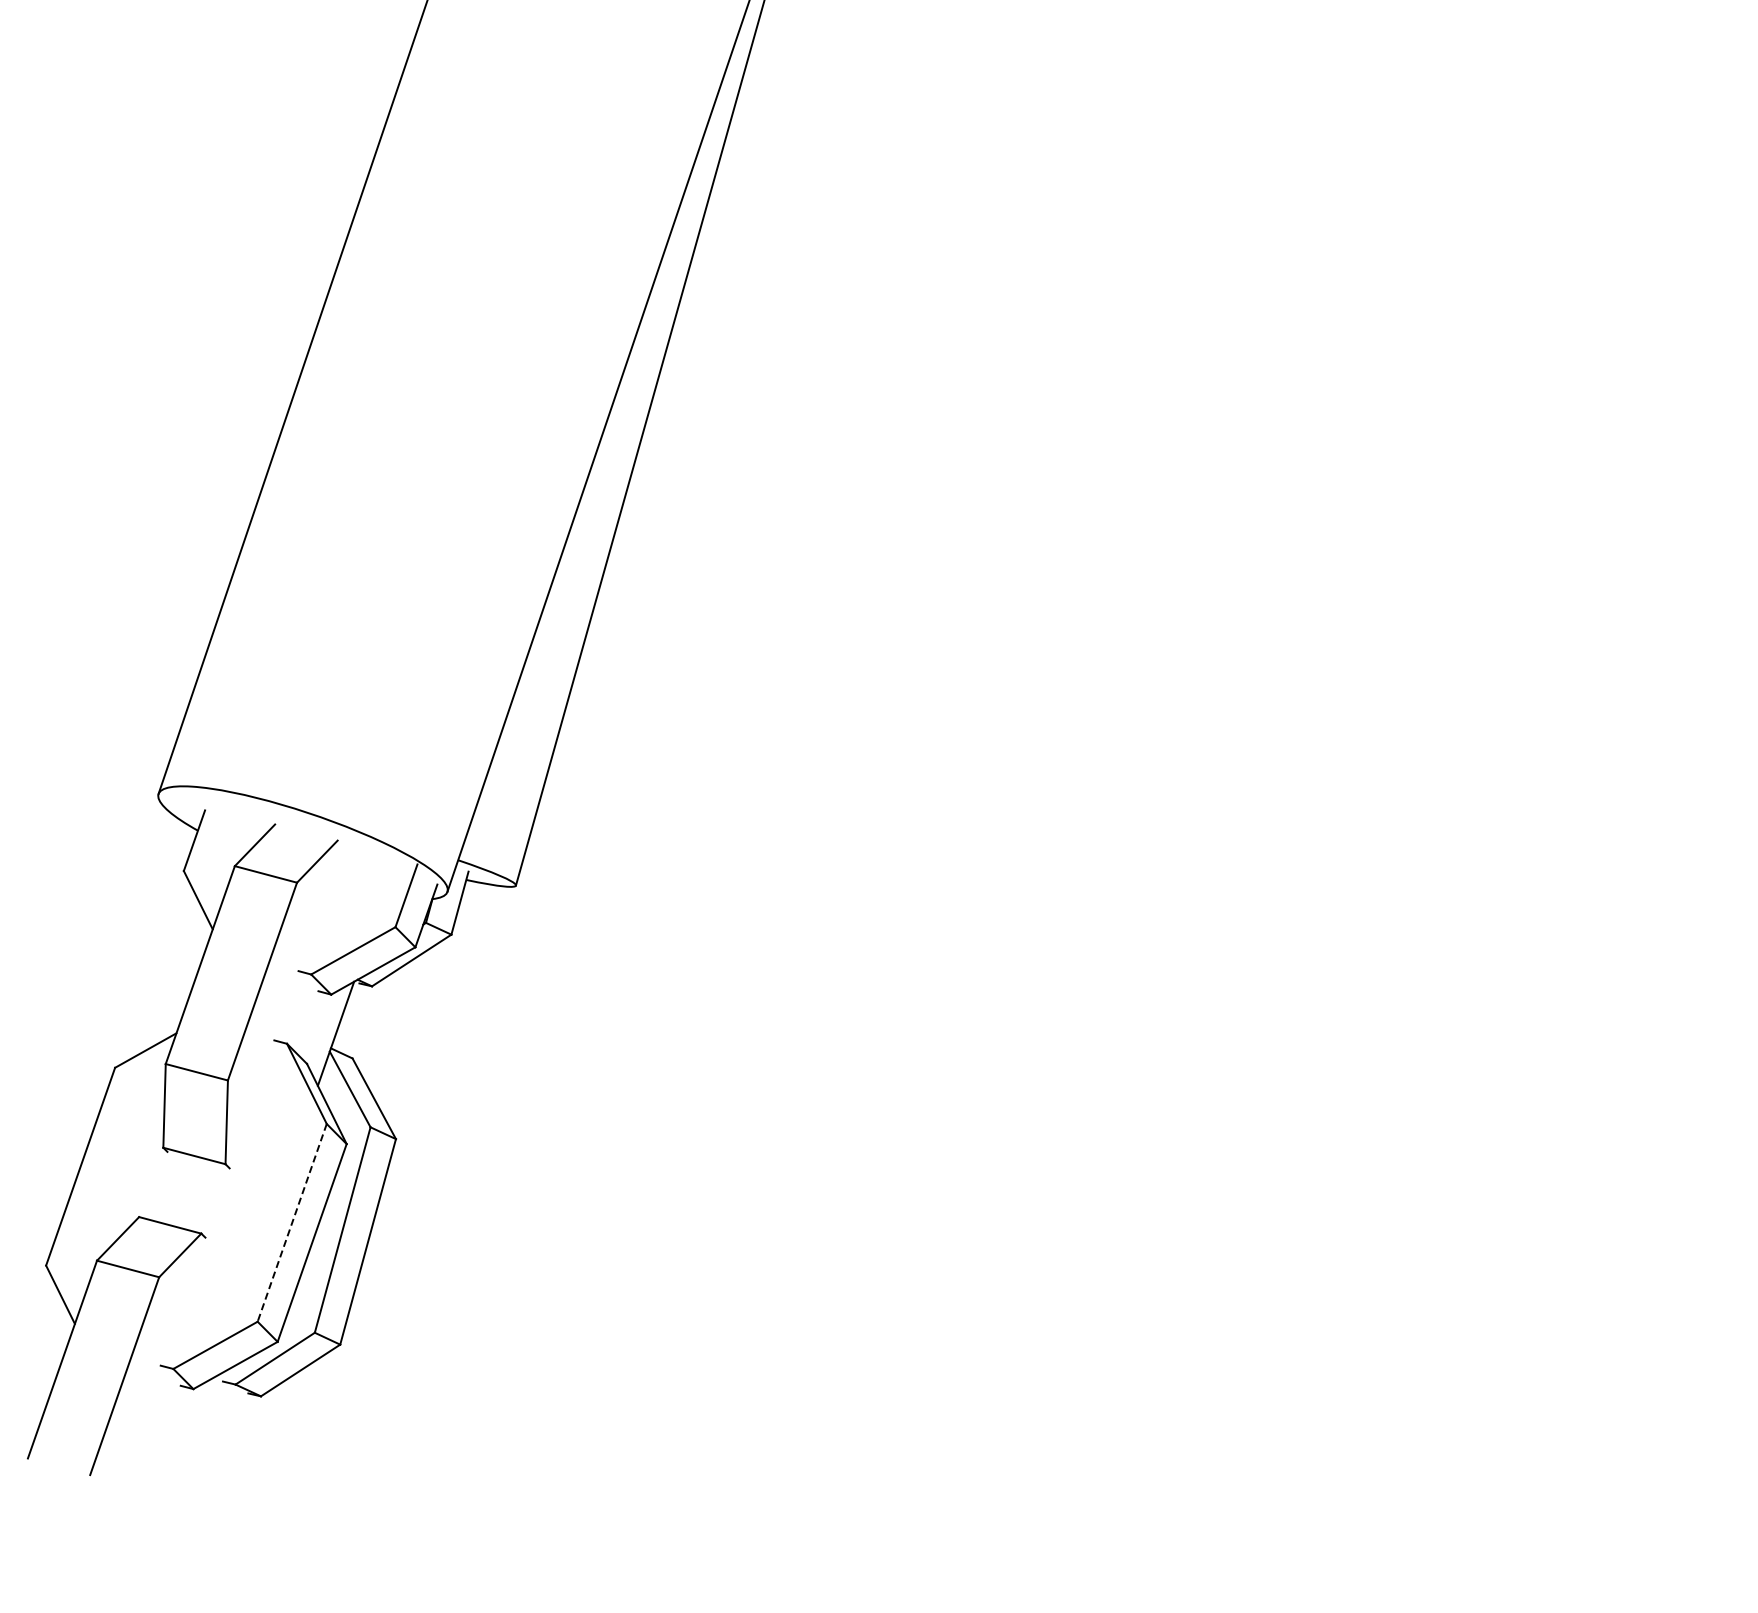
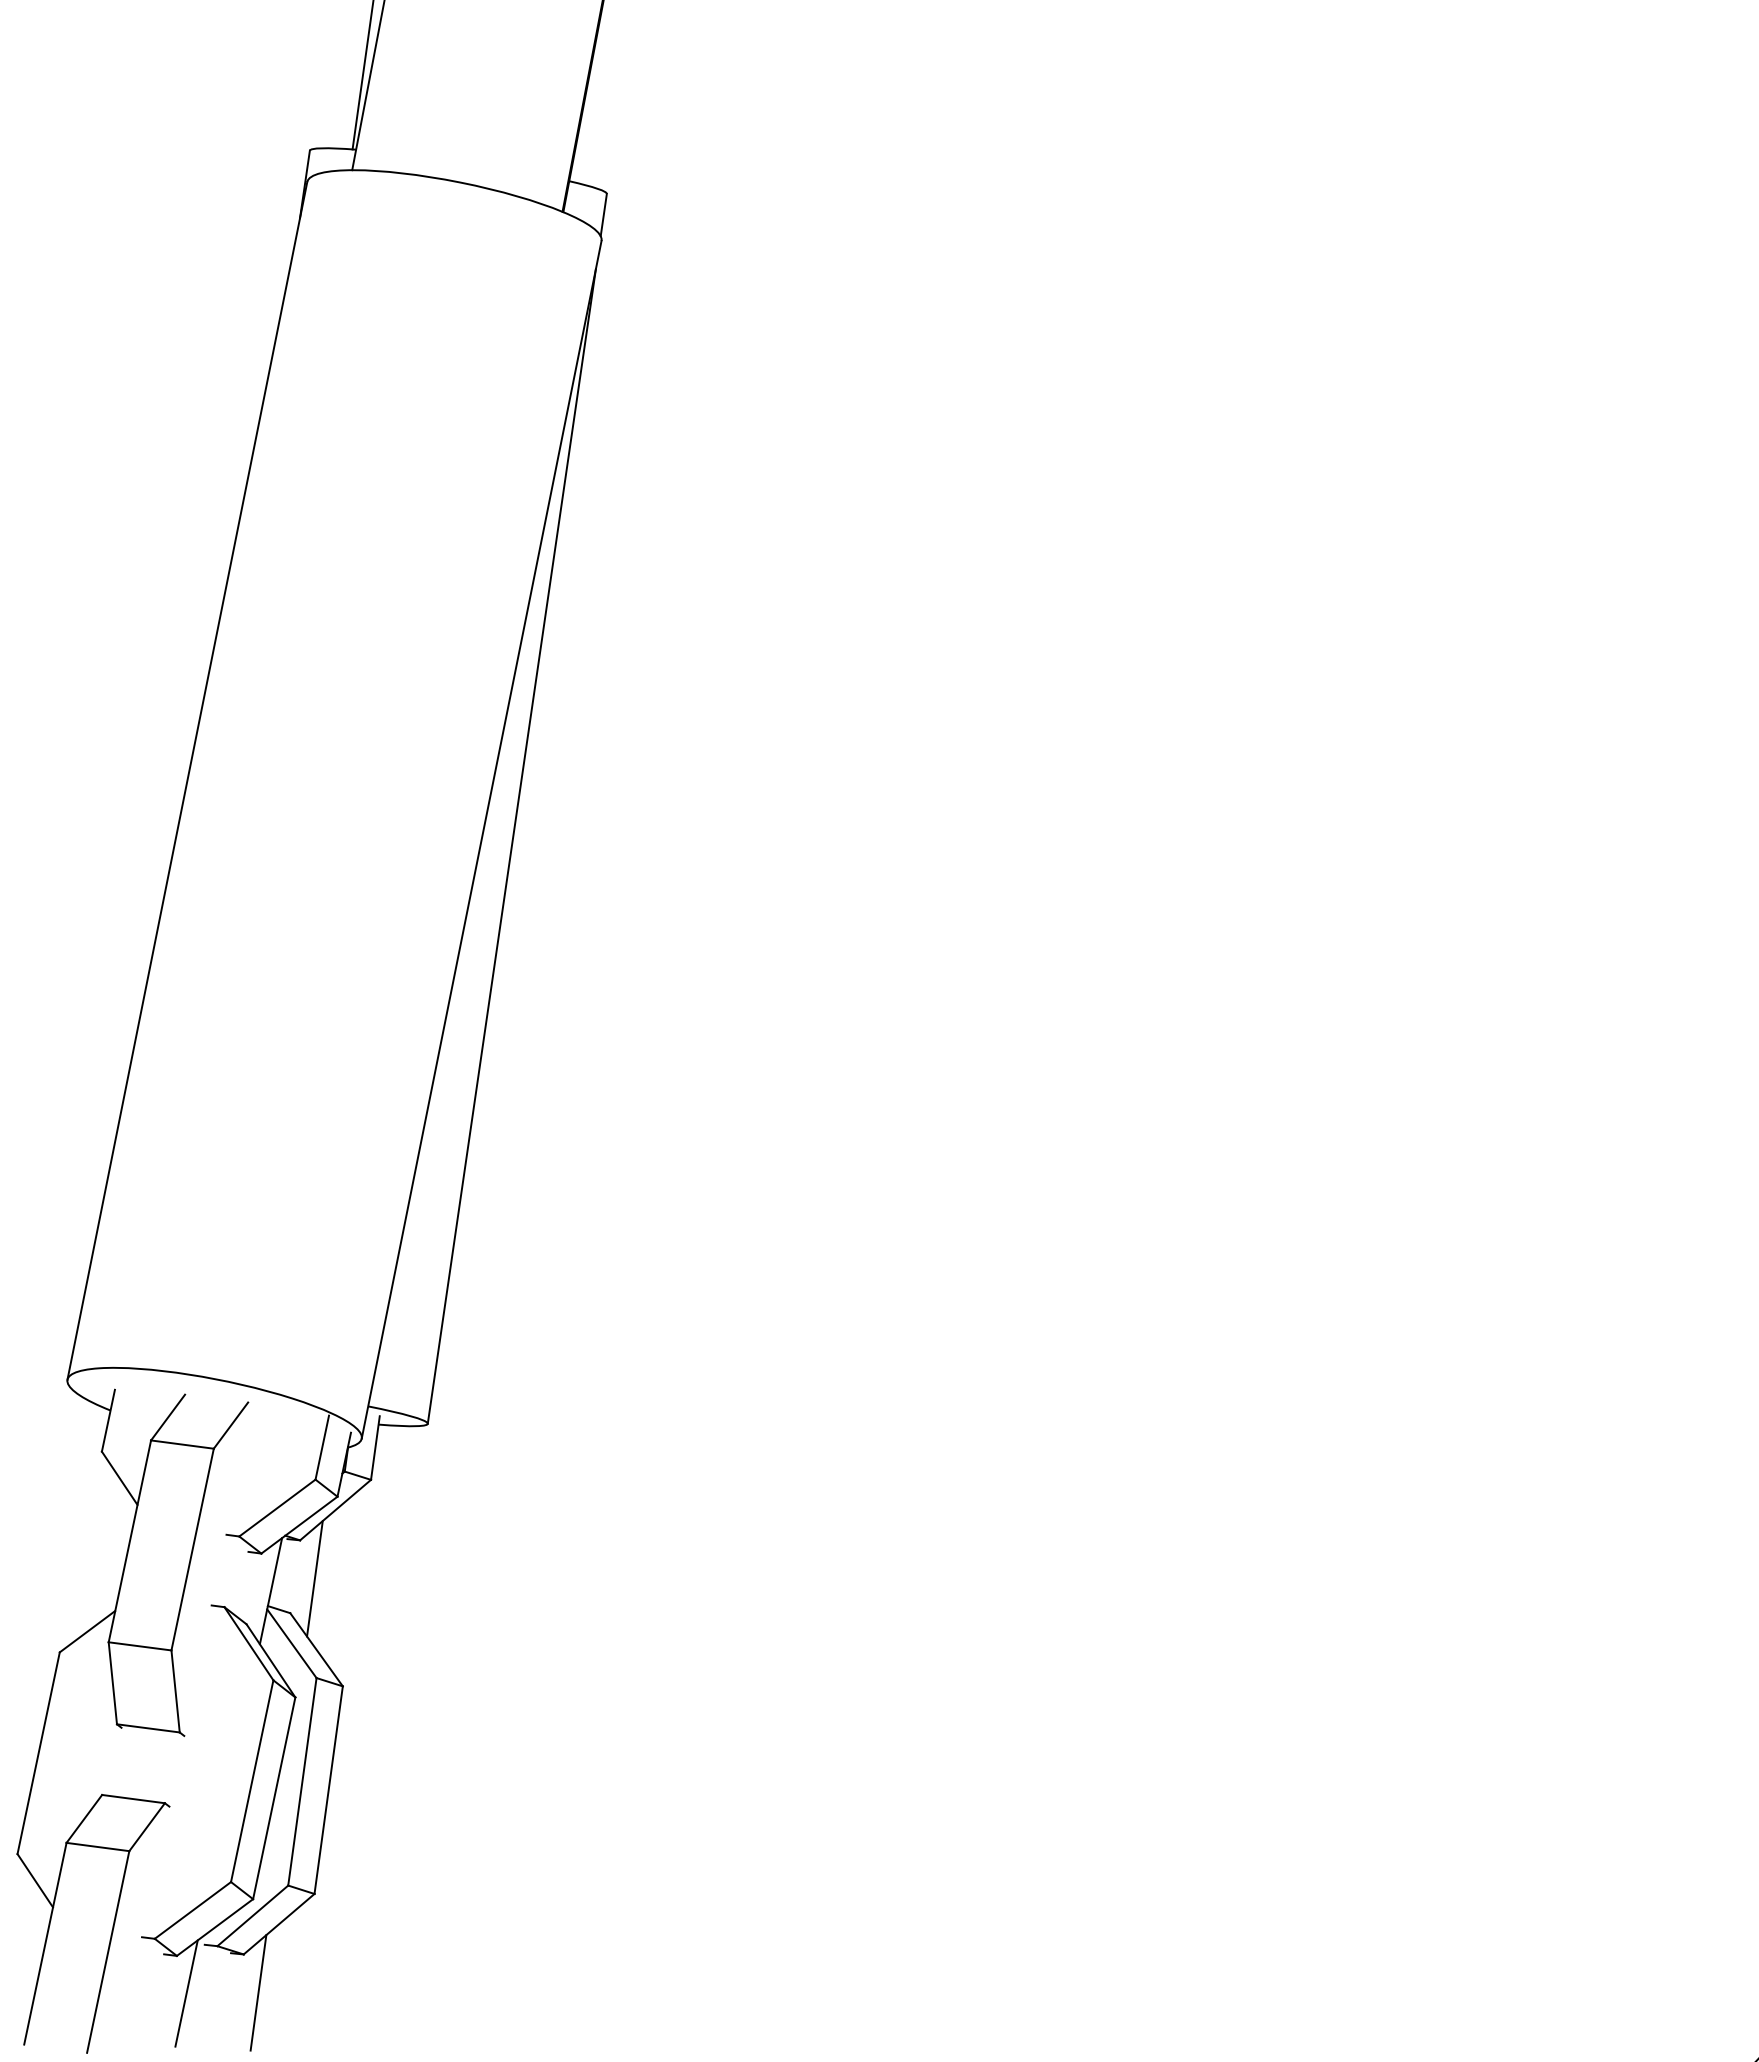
line: (381, 1026) -> (314, 1578), added
line: (292, 1223) -> (252, 1781), dashed -> solid
line: (198, 1428) -> (186, 1993), added
line: (270, 1436) -> (258, 1992), added

